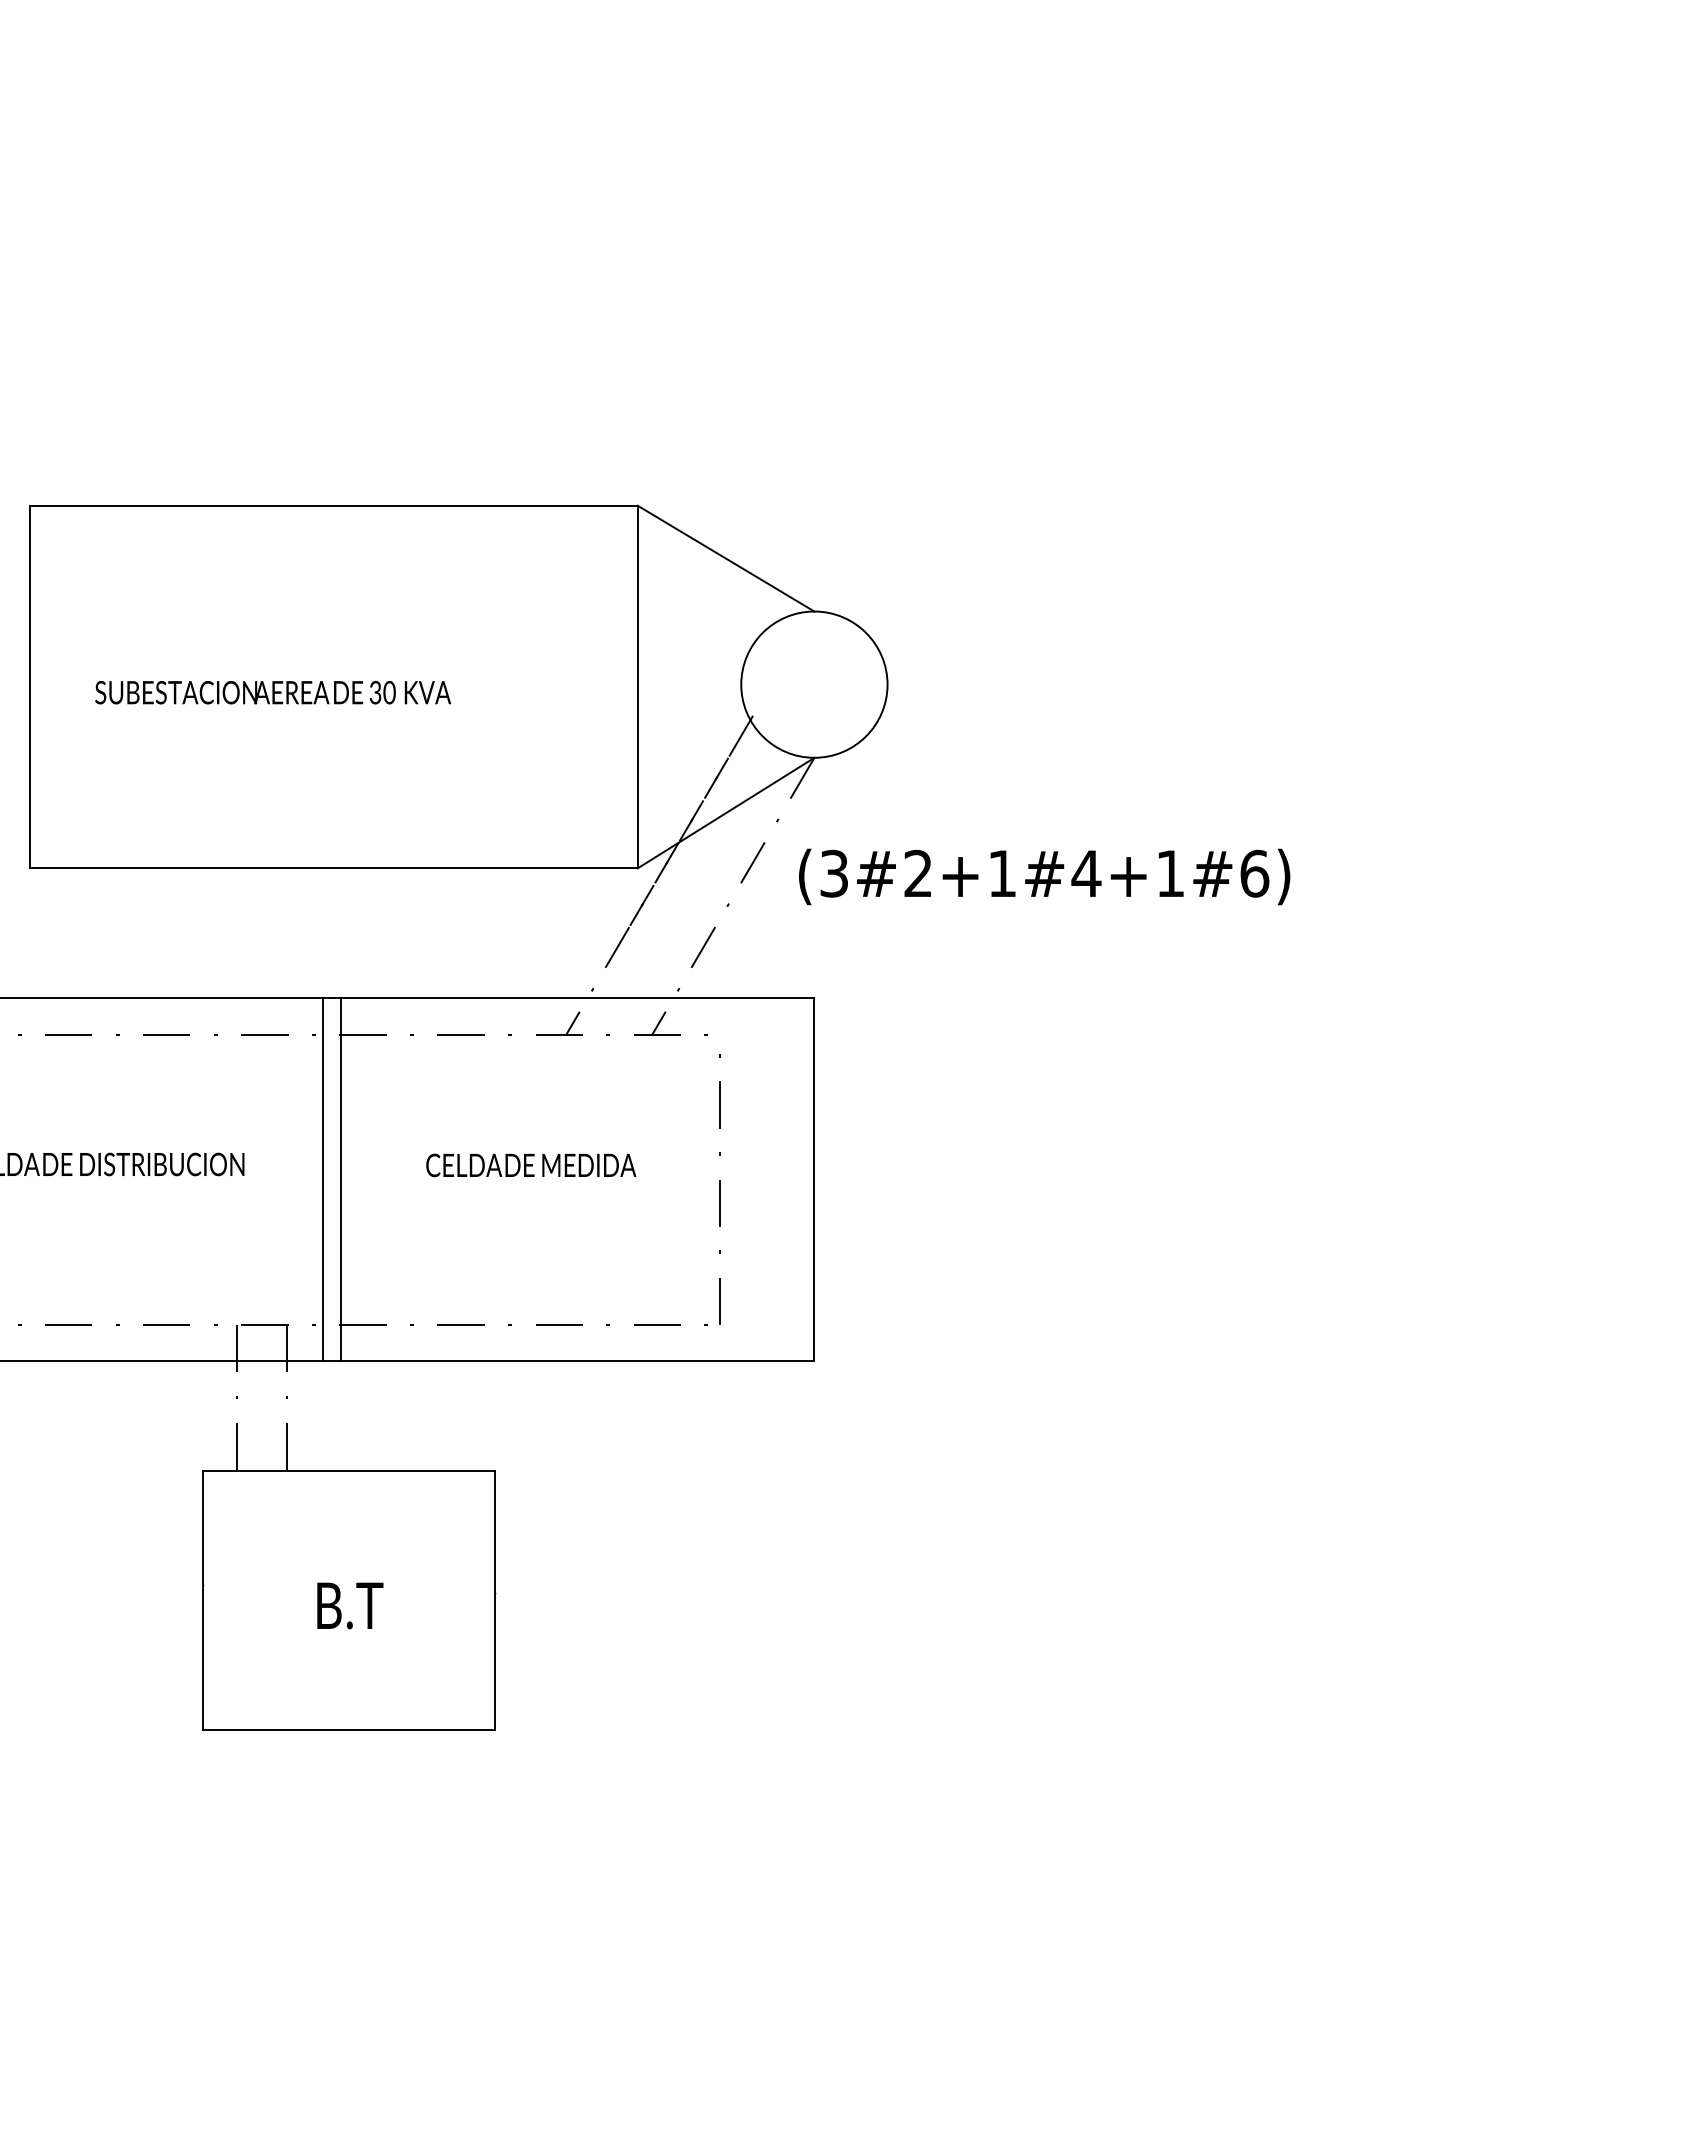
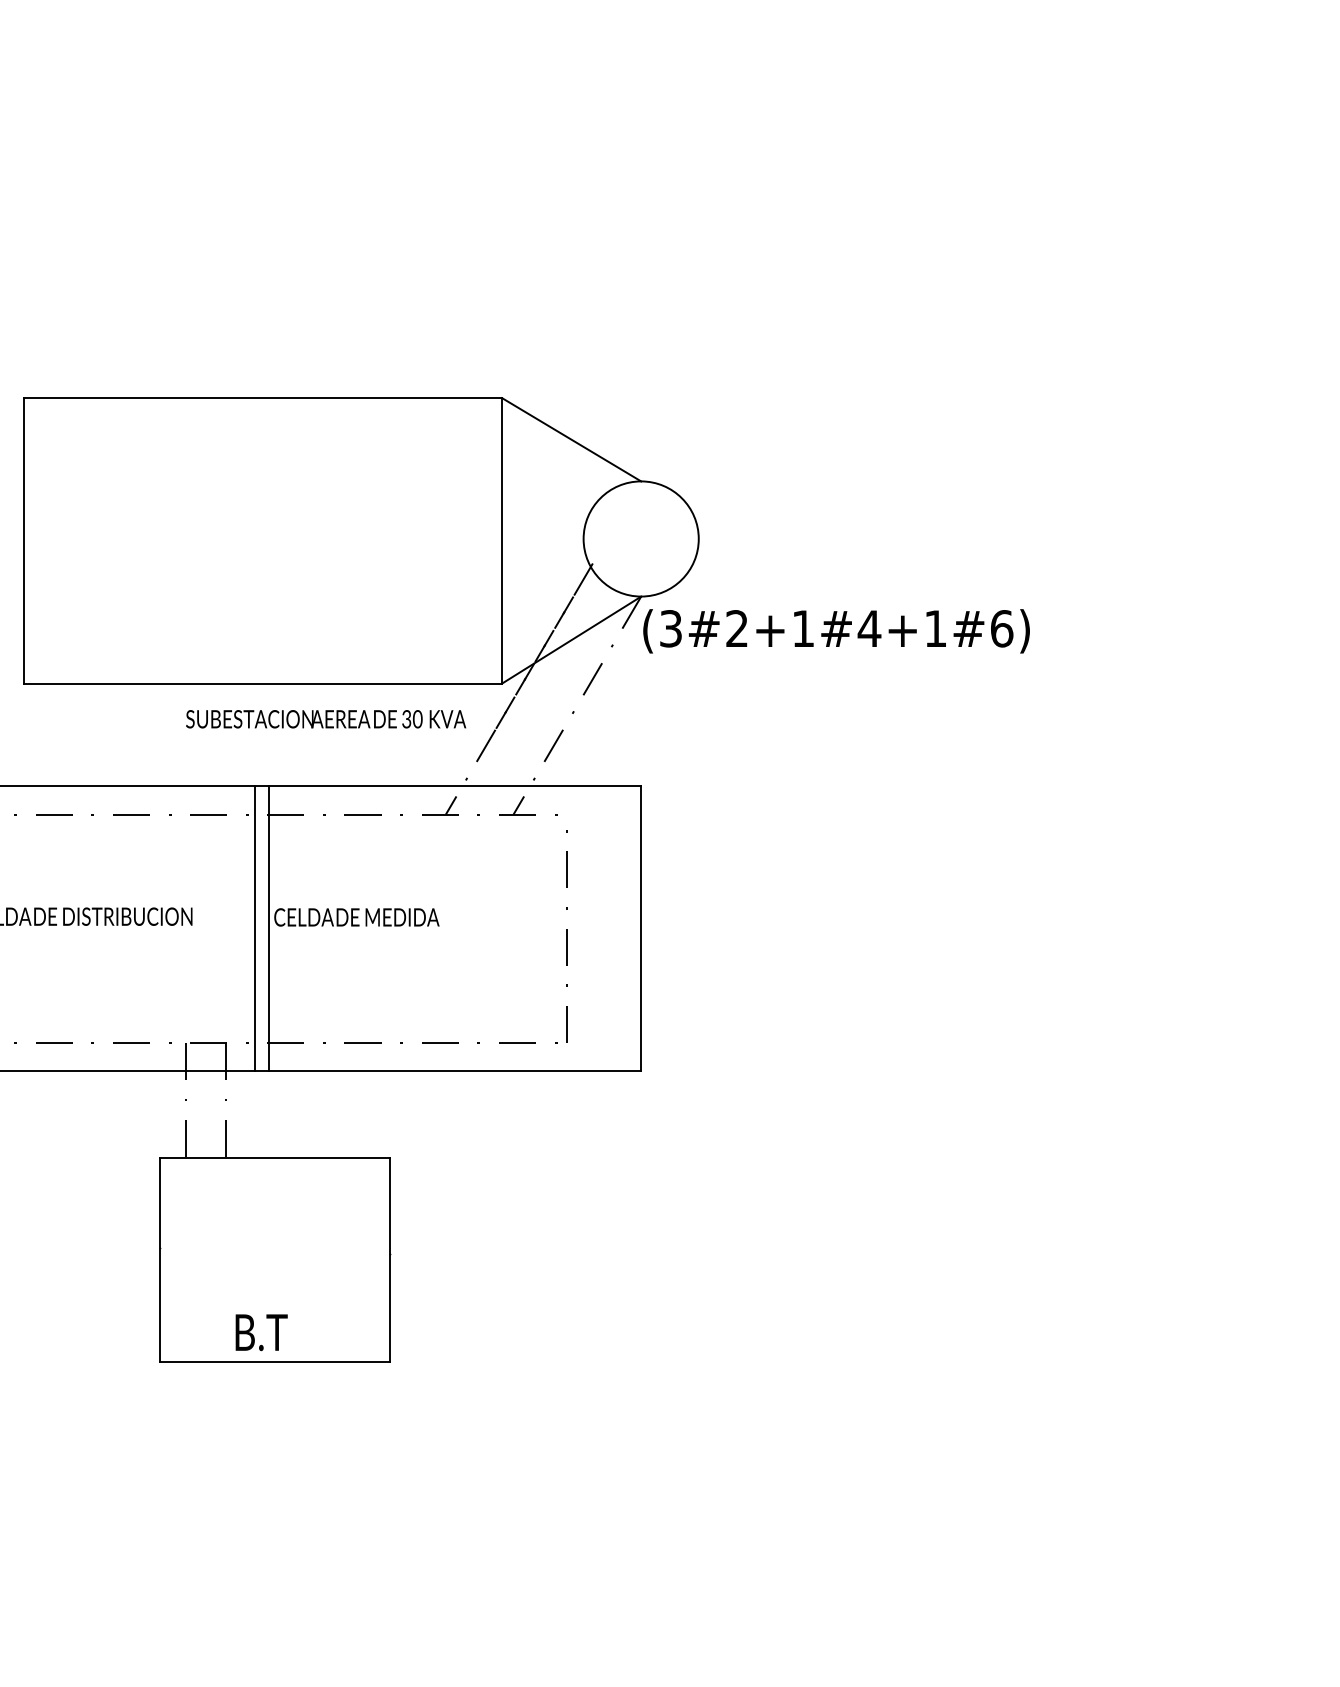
text: (272, 692) -> (325, 719), moved
text: (1044, 876) -> (836, 630), moved
text: (531, 1165) -> (357, 917), moved
text: (350, 1605) -> (261, 1332), moved

